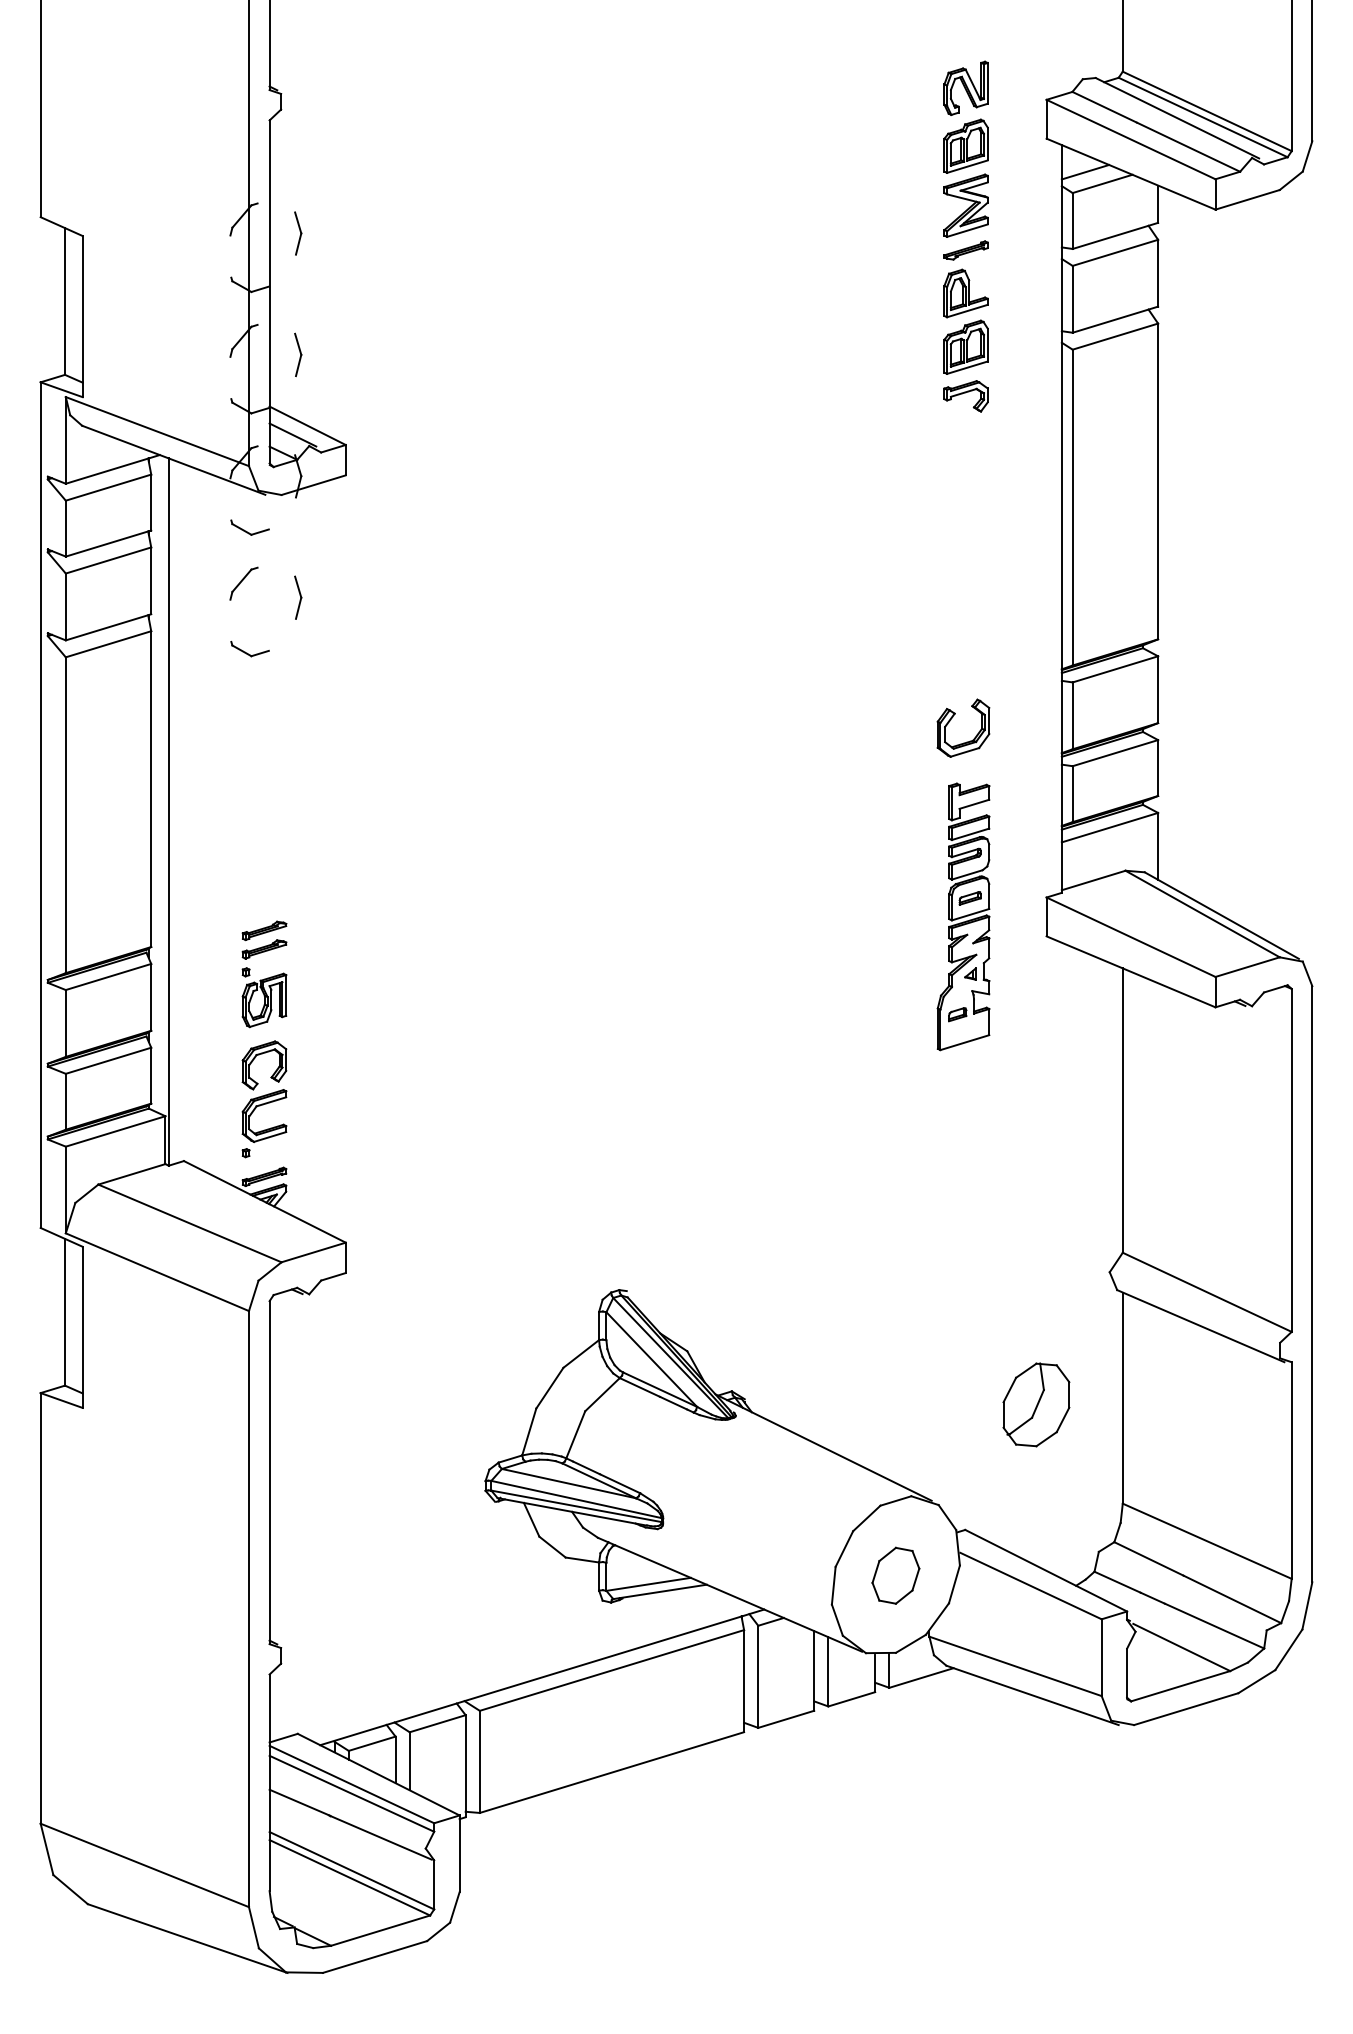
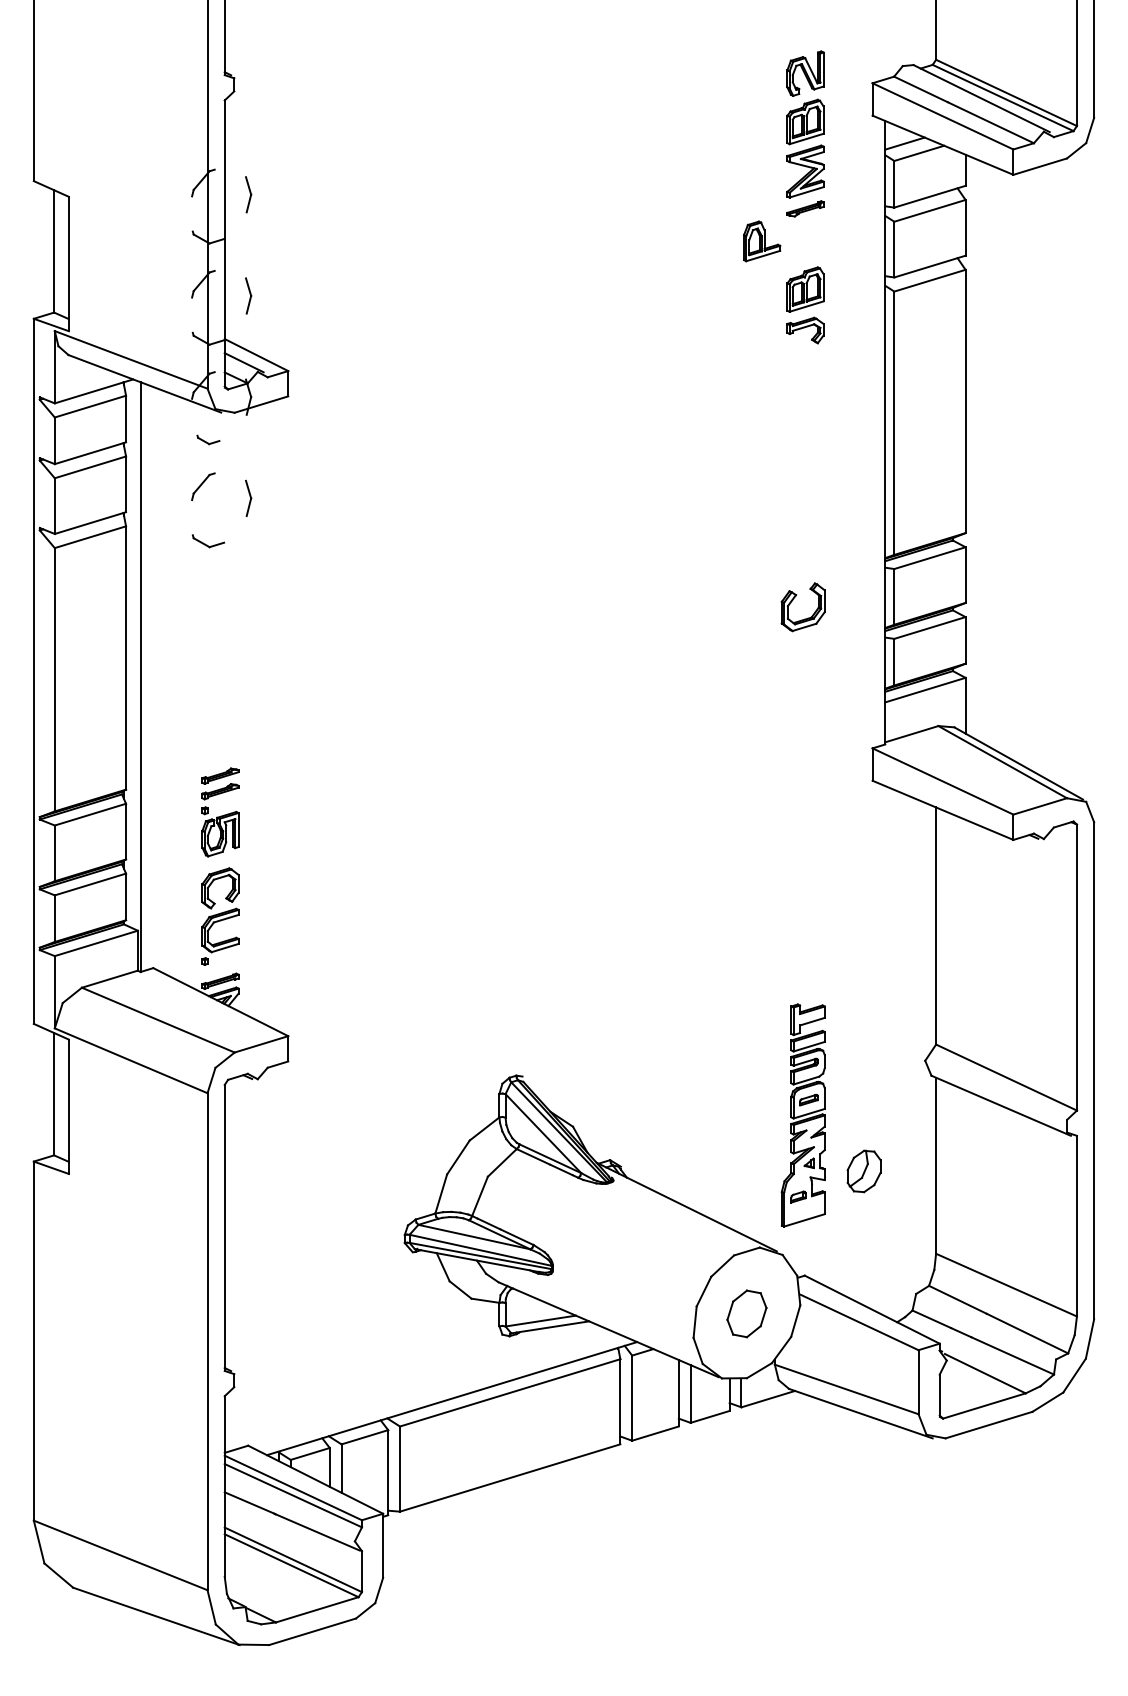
part: (965, 293) -> (761, 241), moved
part: (249, 527) -> (207, 439), size x0.7
part: (963, 916) -> (803, 1115), moved
part: (1036, 1404) -> (864, 1171), size x0.6

